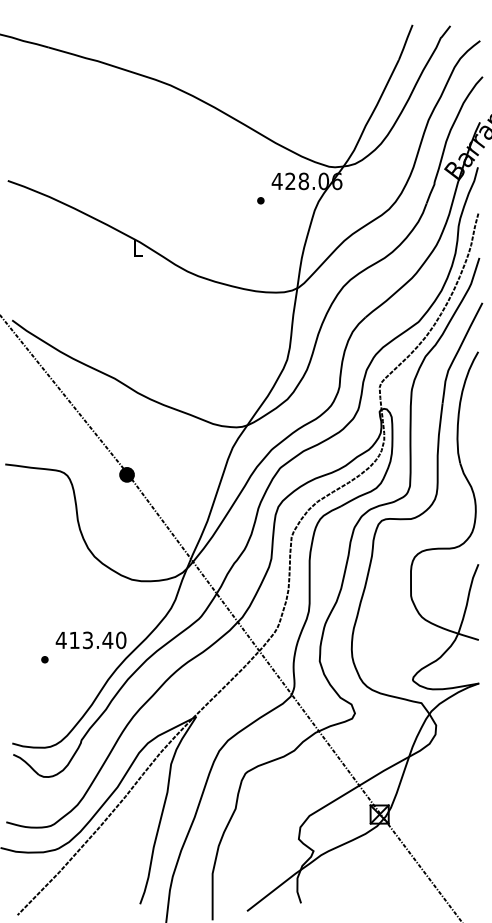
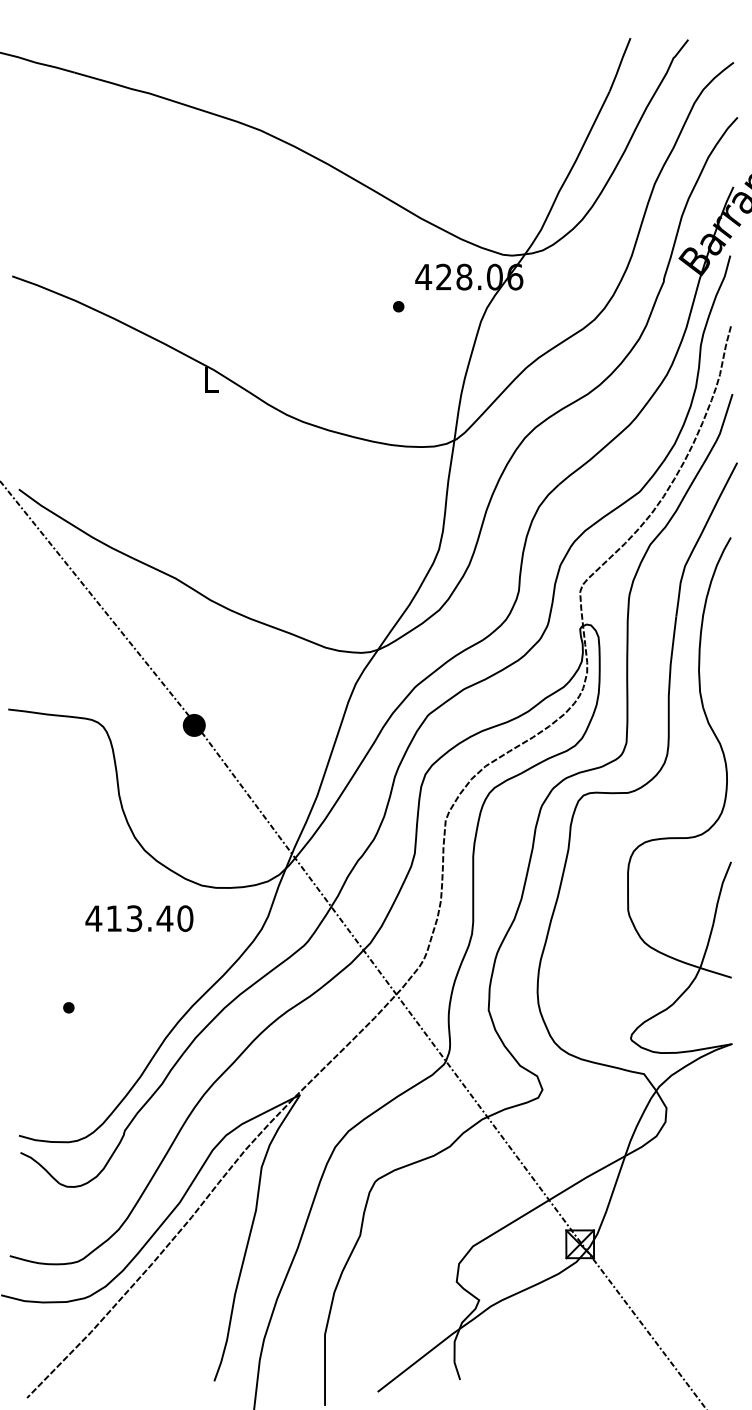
text: (90, 640) -> (138, 918), moved

